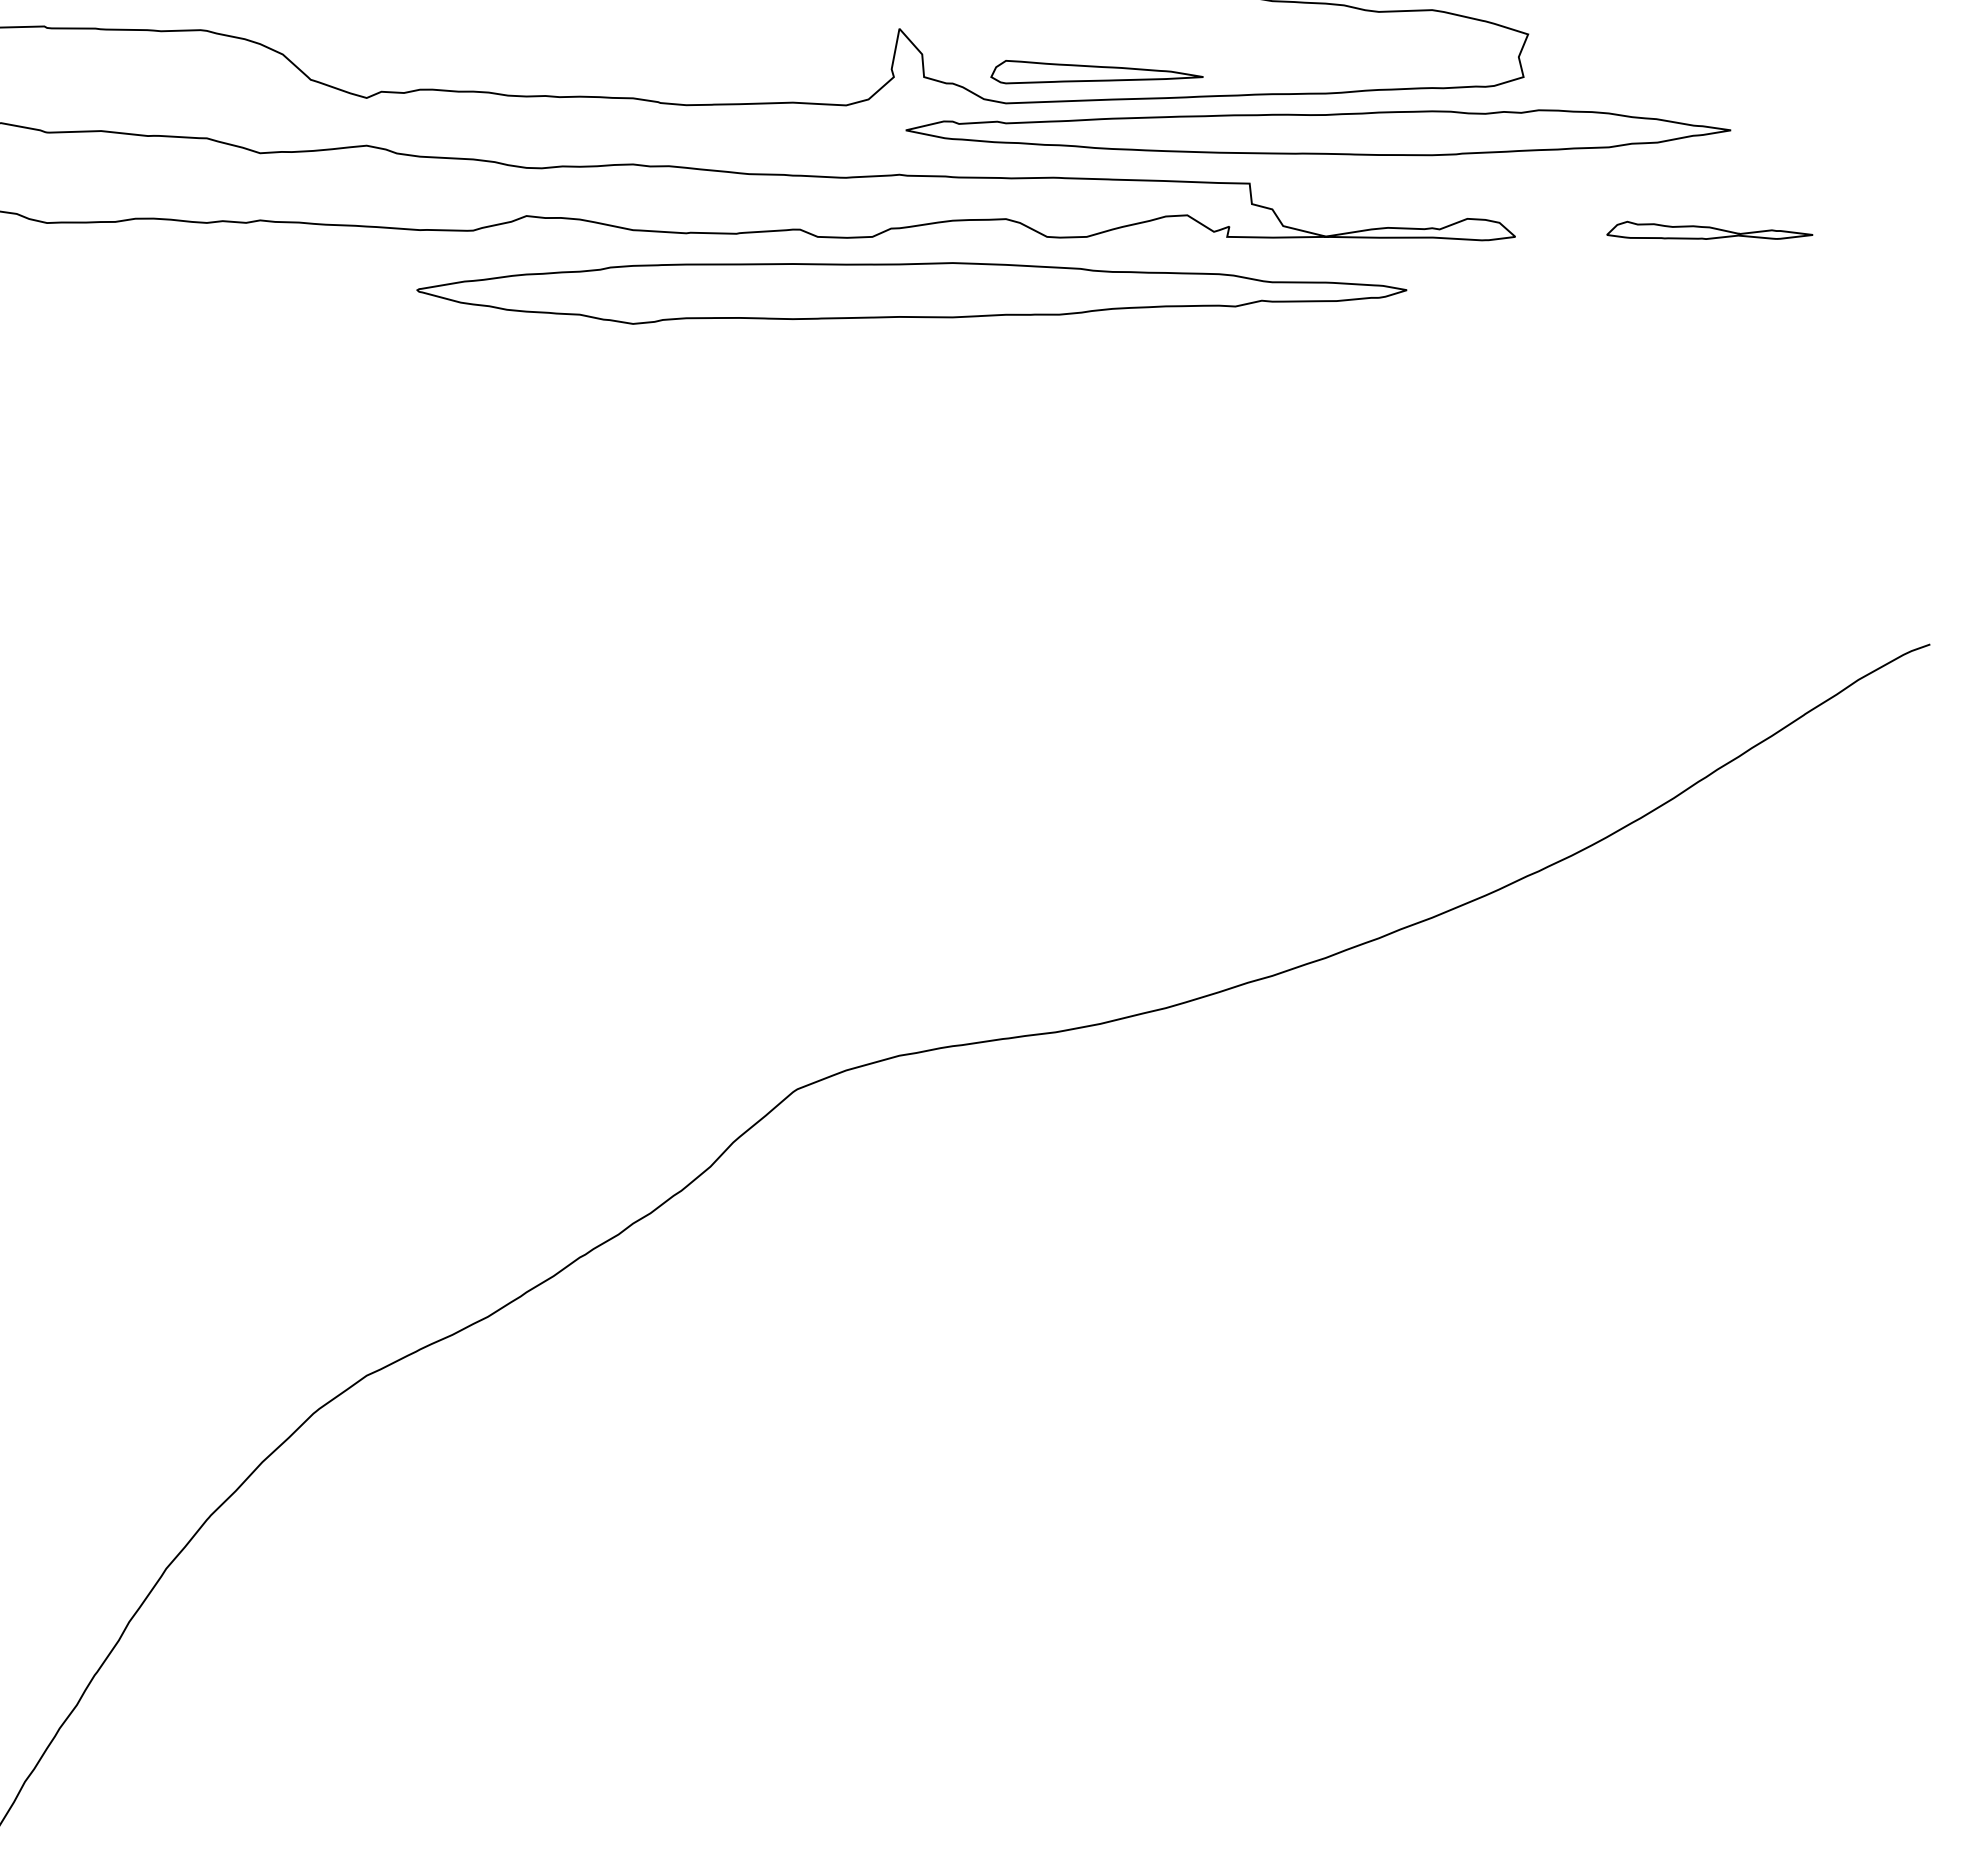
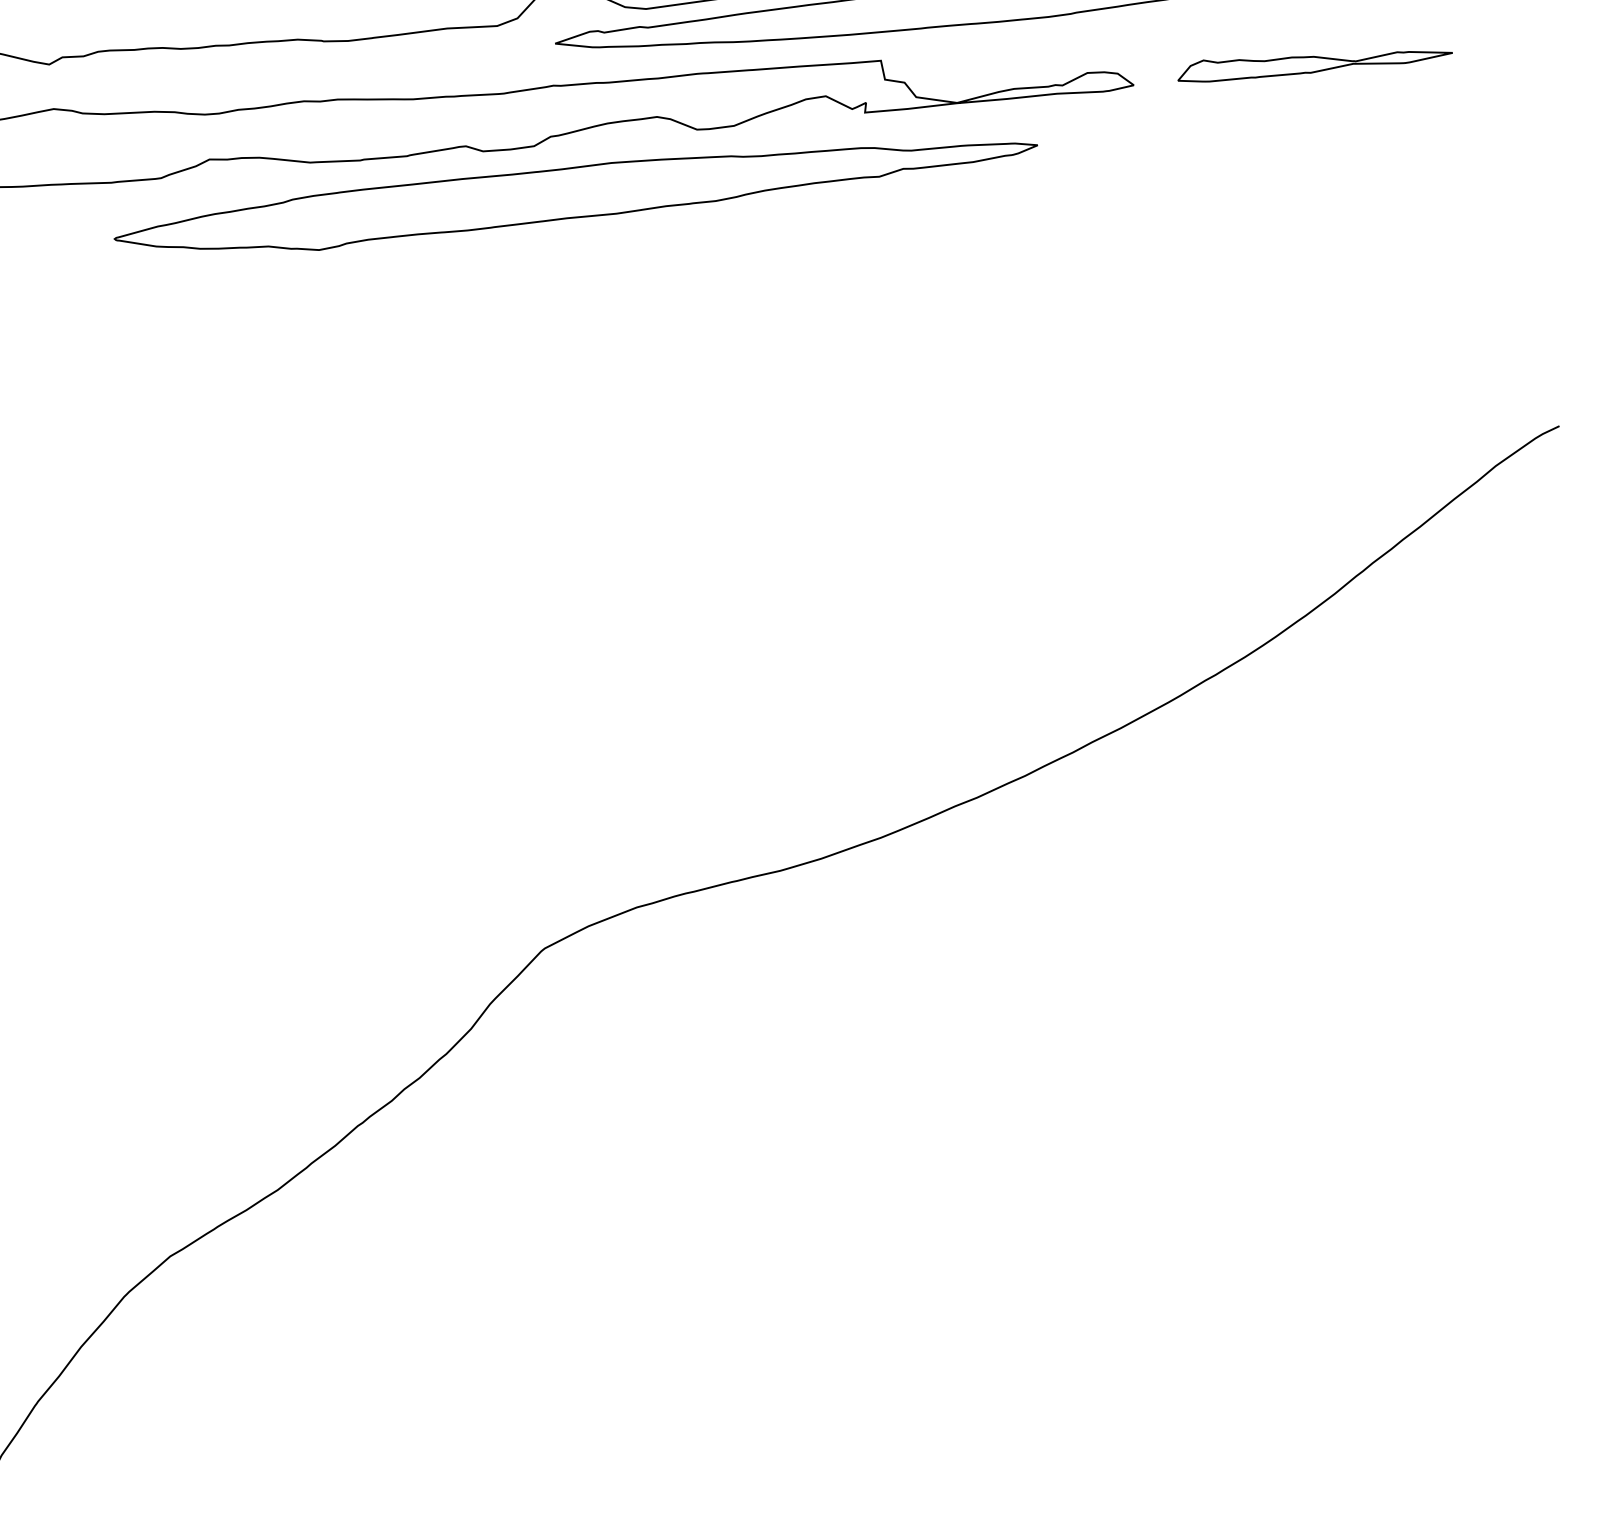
part: (1709, 230) -> (1314, 60), size x1.43

